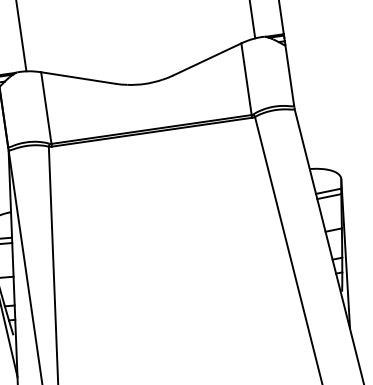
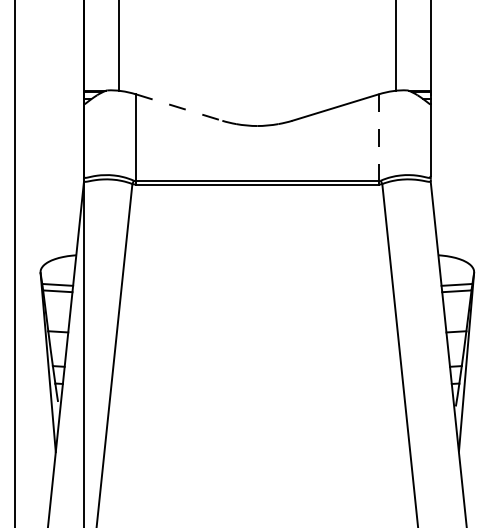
line: (78, 77) -> (179, 107), solid -> dashed
line: (246, 79) -> (378, 137), solid -> dashed

